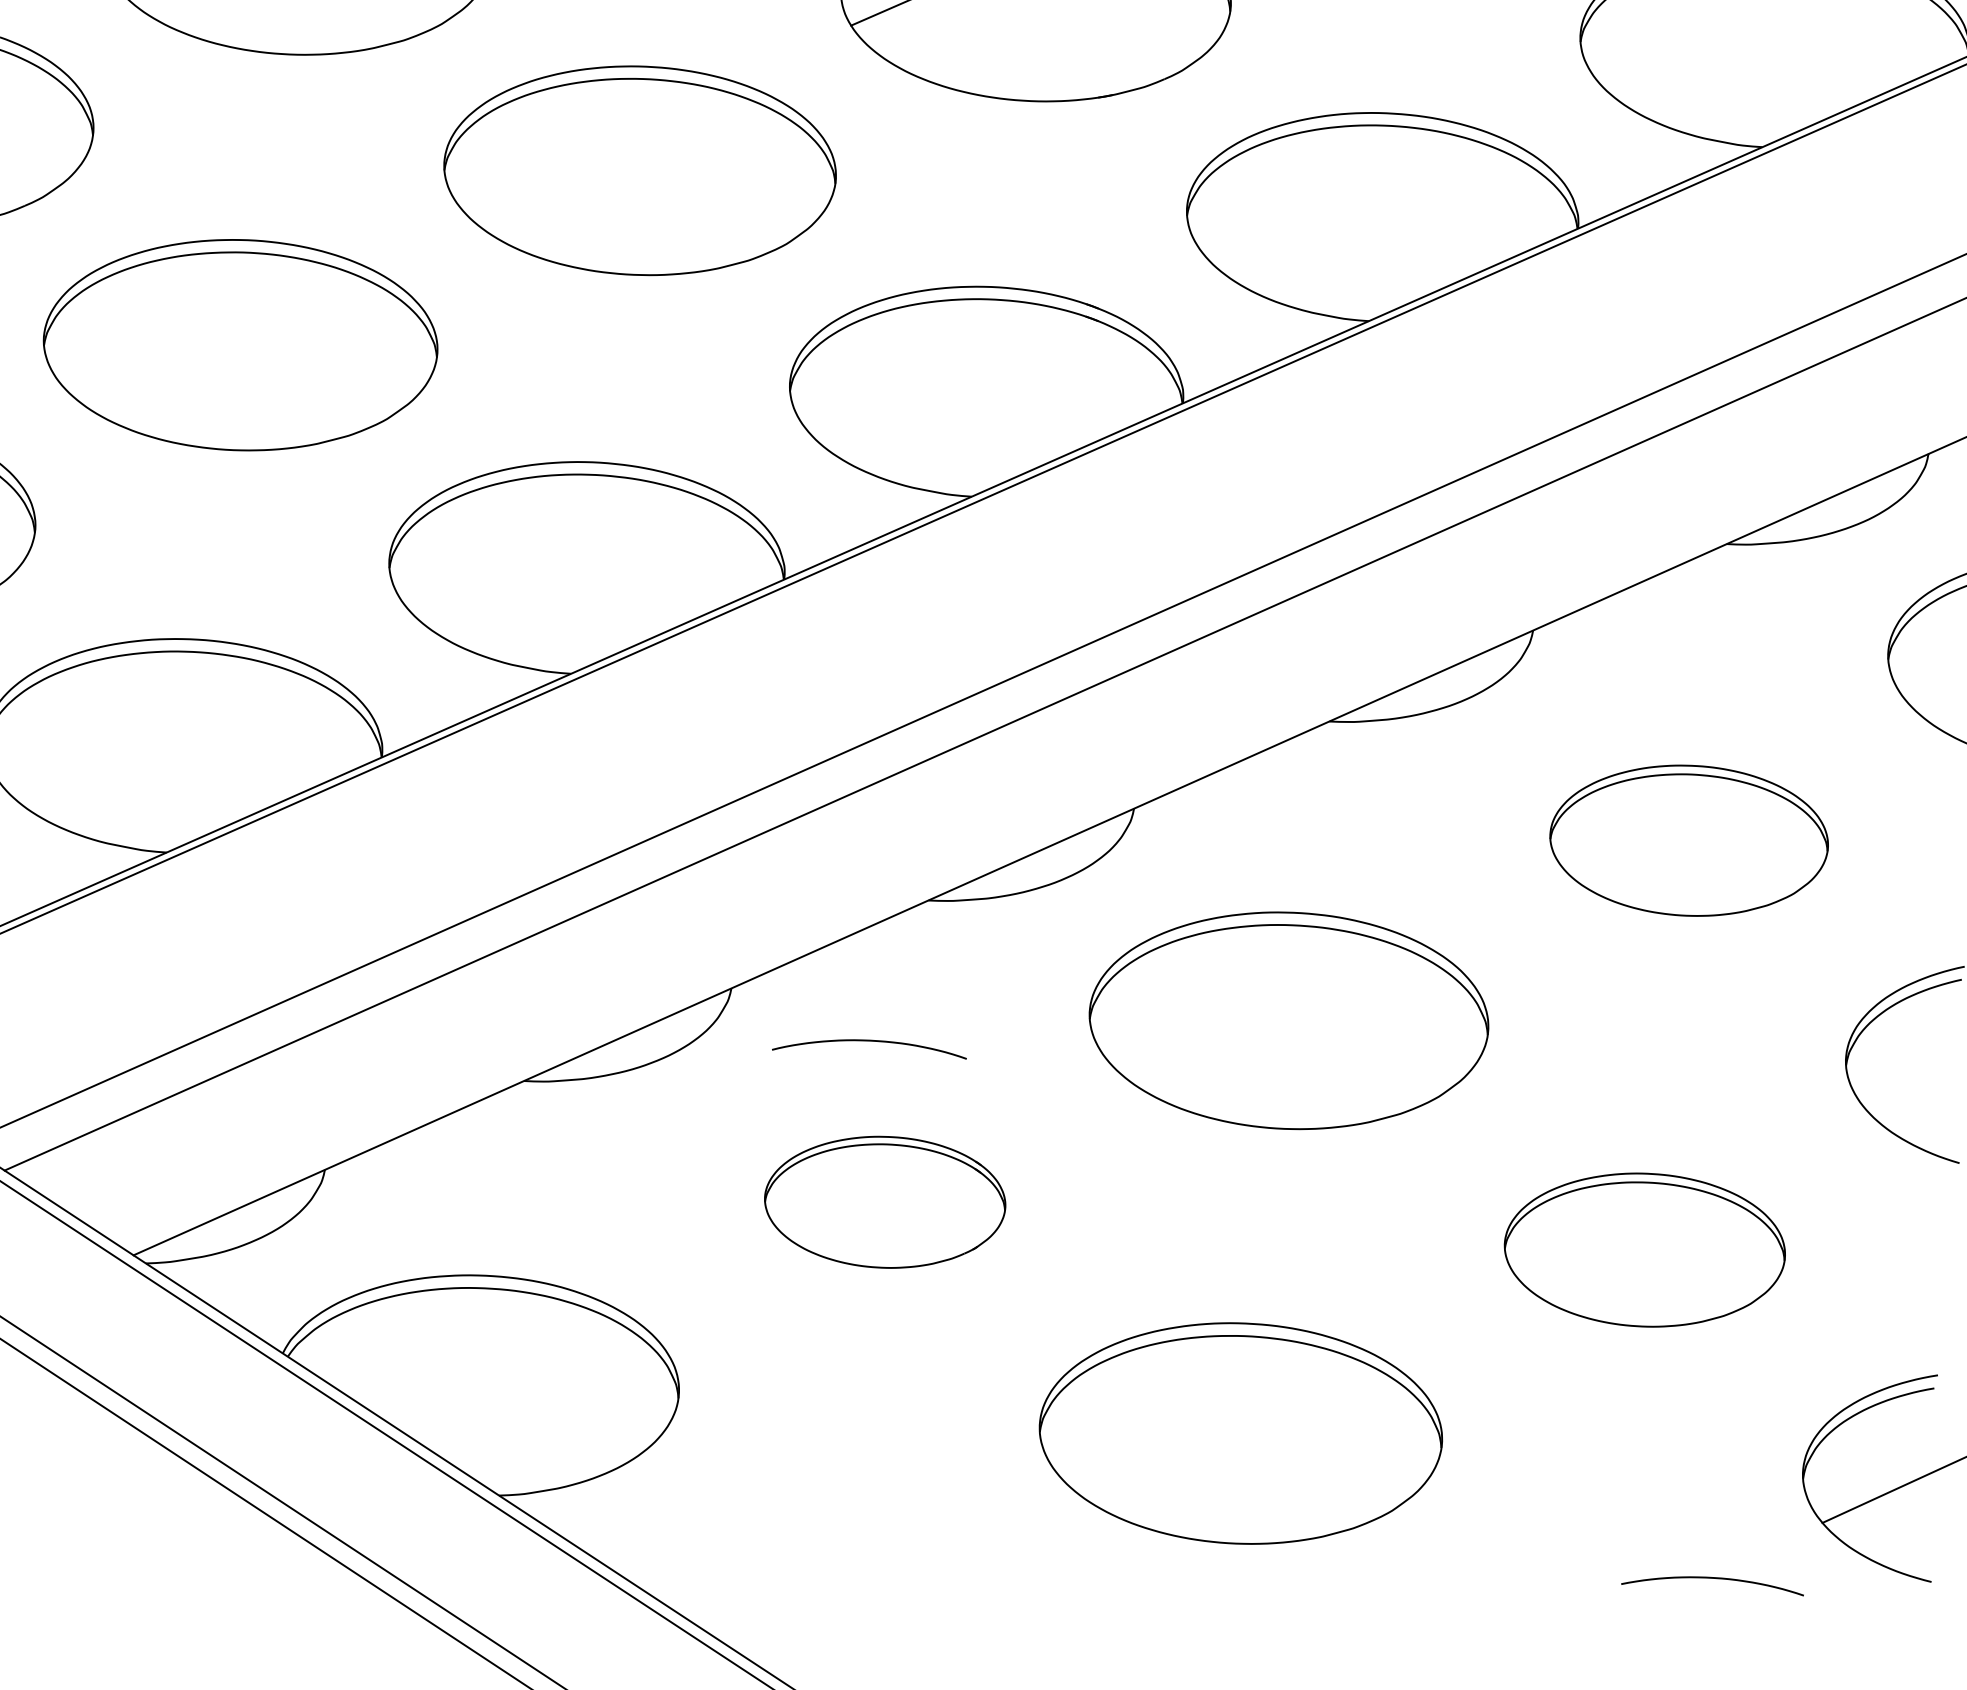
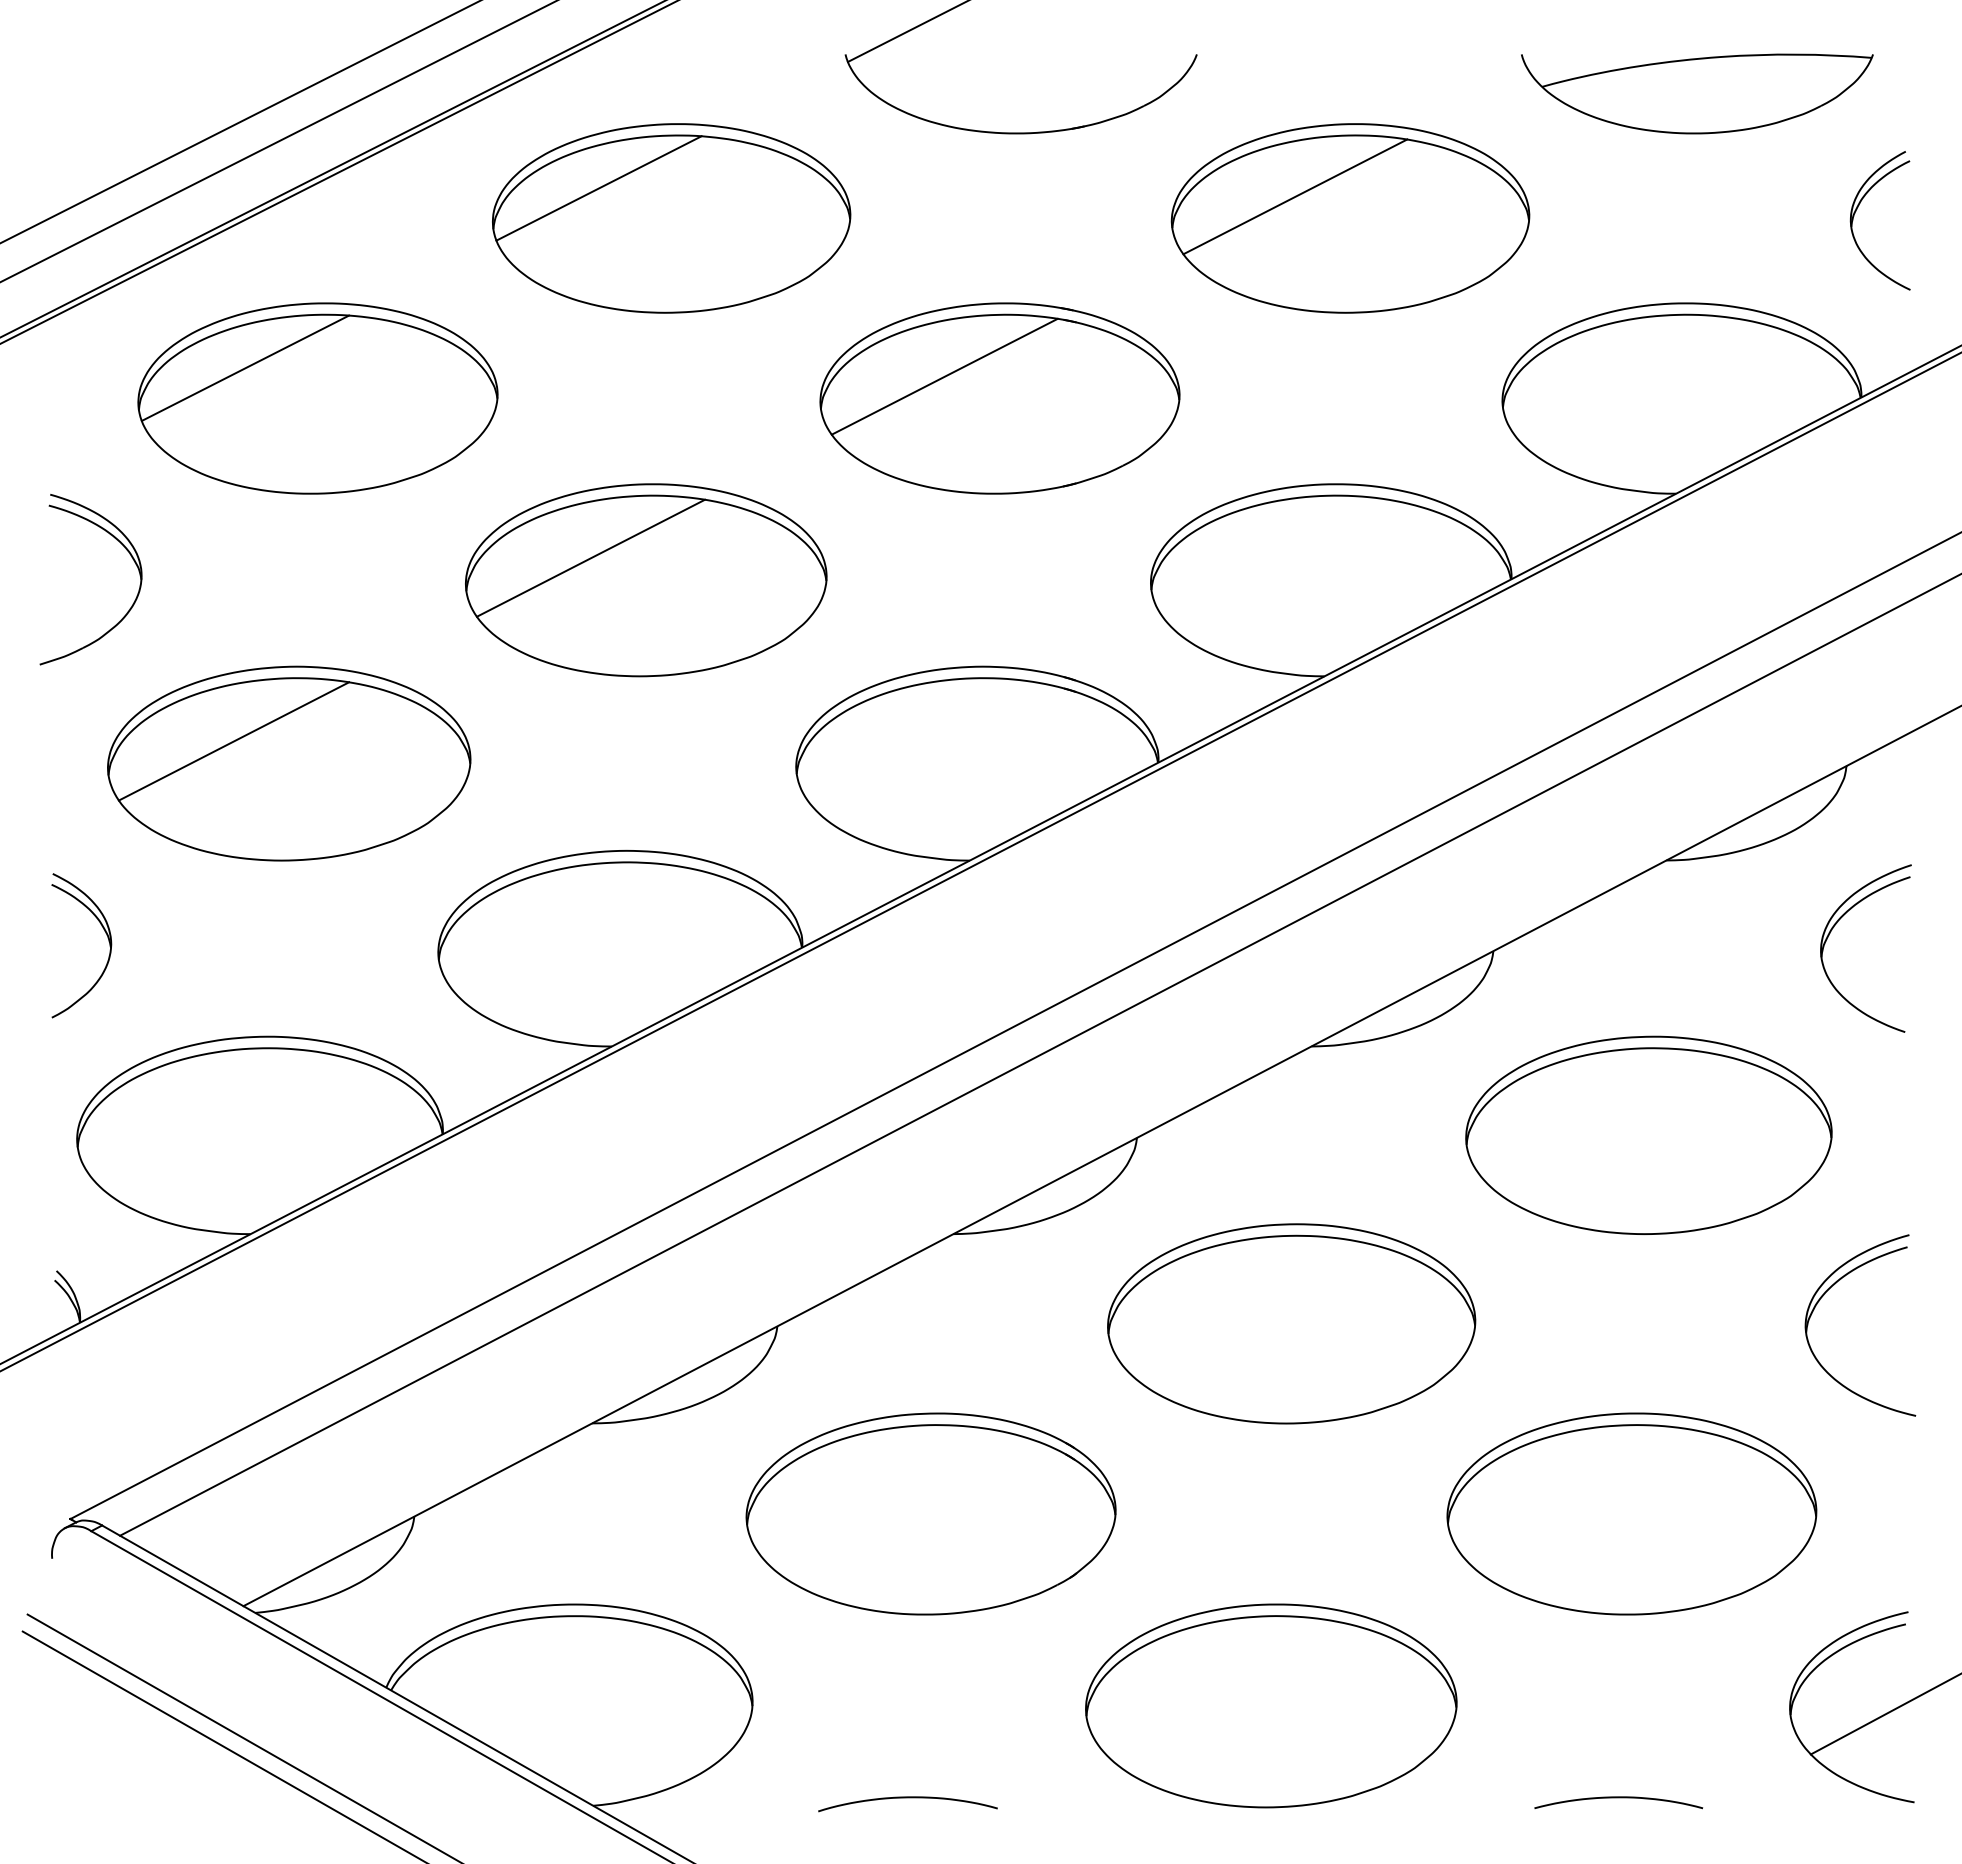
line: (581, 142) -> (590, 557), added
line: (181, 317) -> (233, 741), added
part: (1688, 839) -> (1648, 1134), size x1.43
curve: (869, 1041) -> (907, 1798), moved
part: (884, 1201) -> (930, 1513), size x1.67
part: (1644, 1249) -> (1631, 1513), size x1.43
curve: (1712, 1579) -> (1618, 1798), moved

